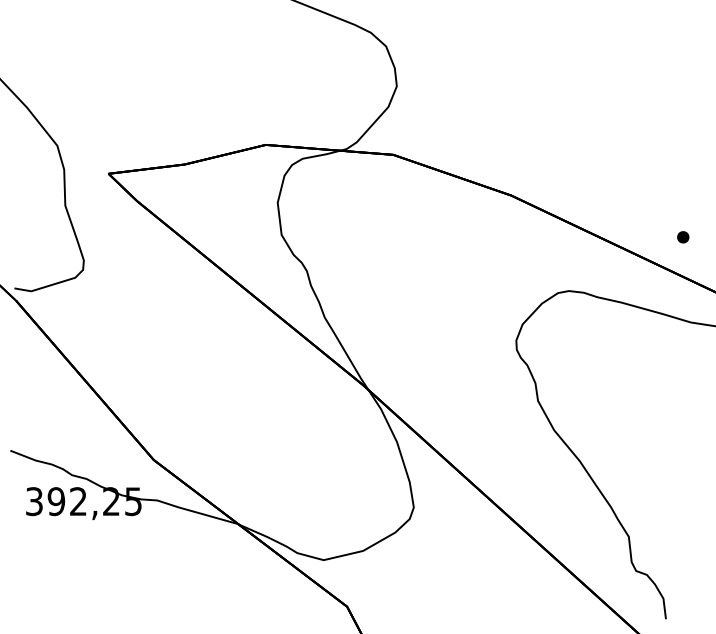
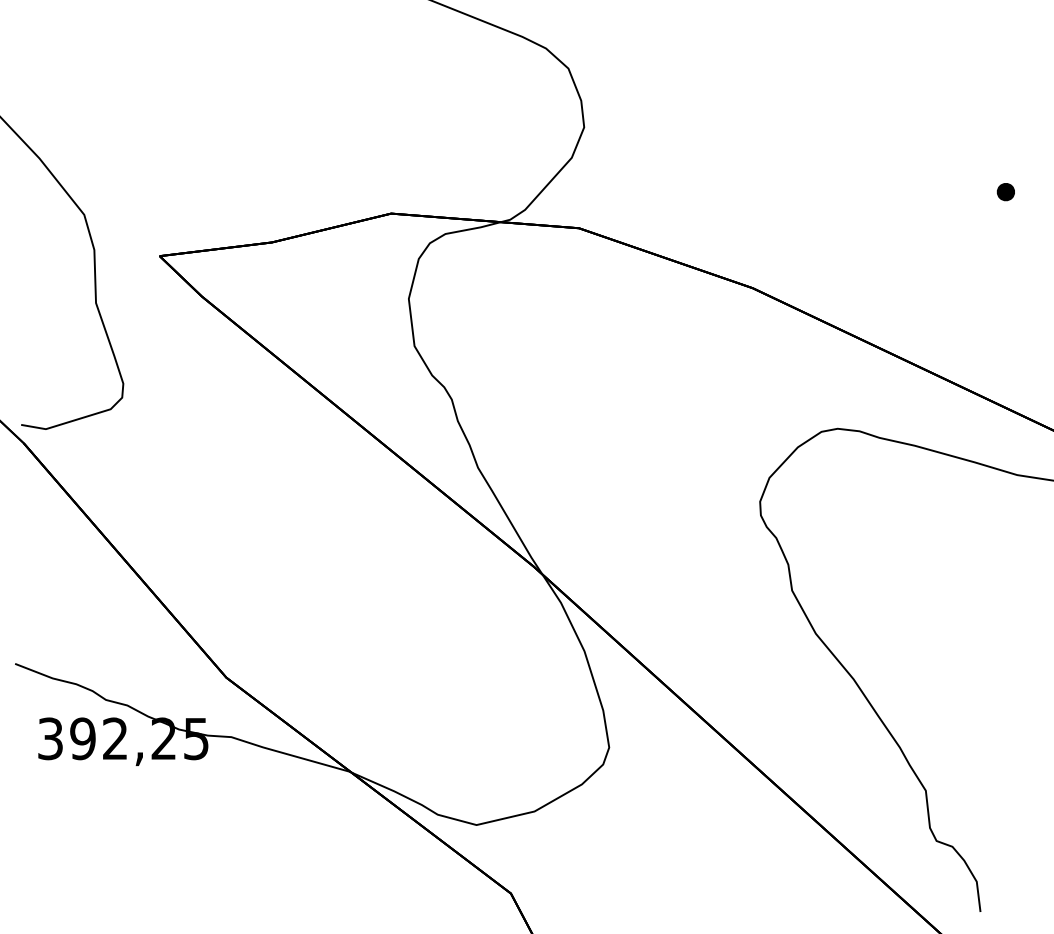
part: (683, 237) -> (1006, 192), moved

